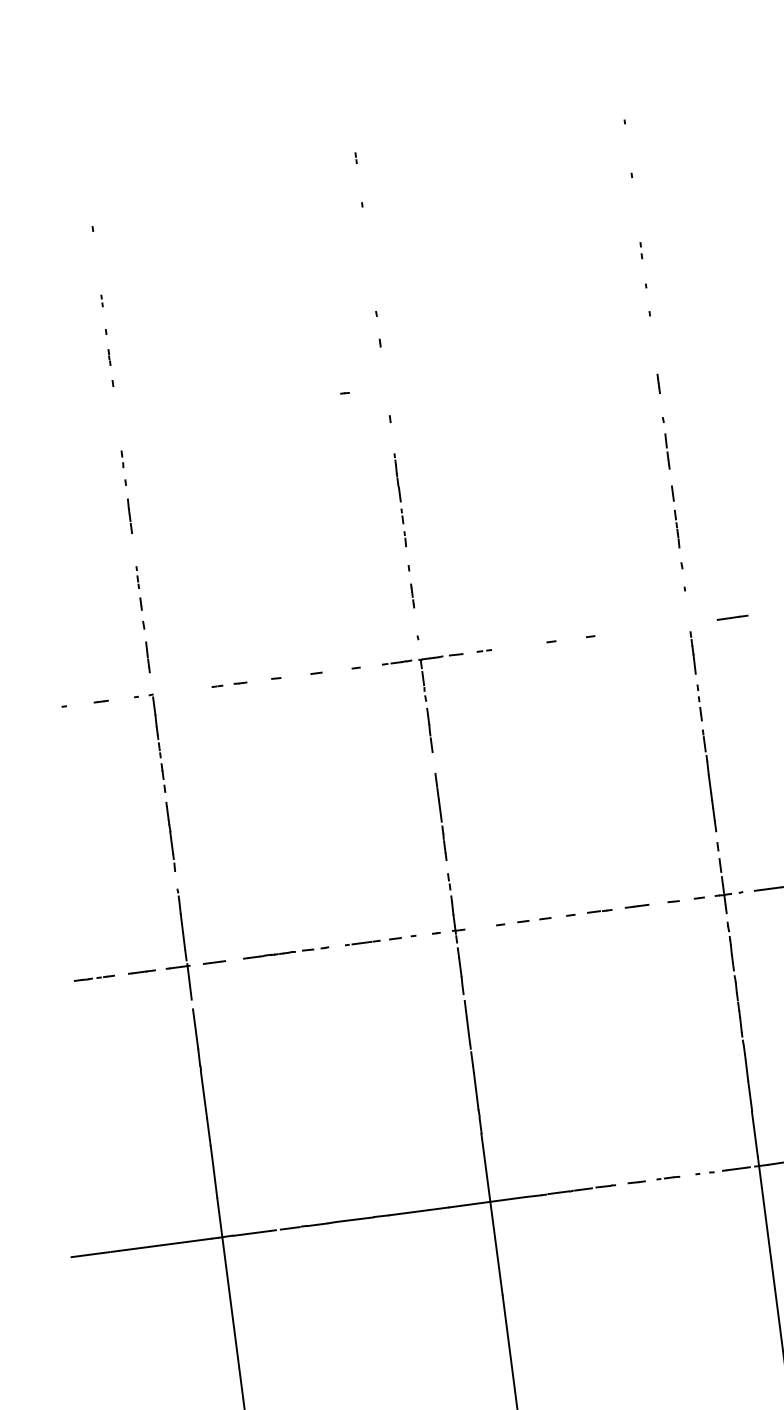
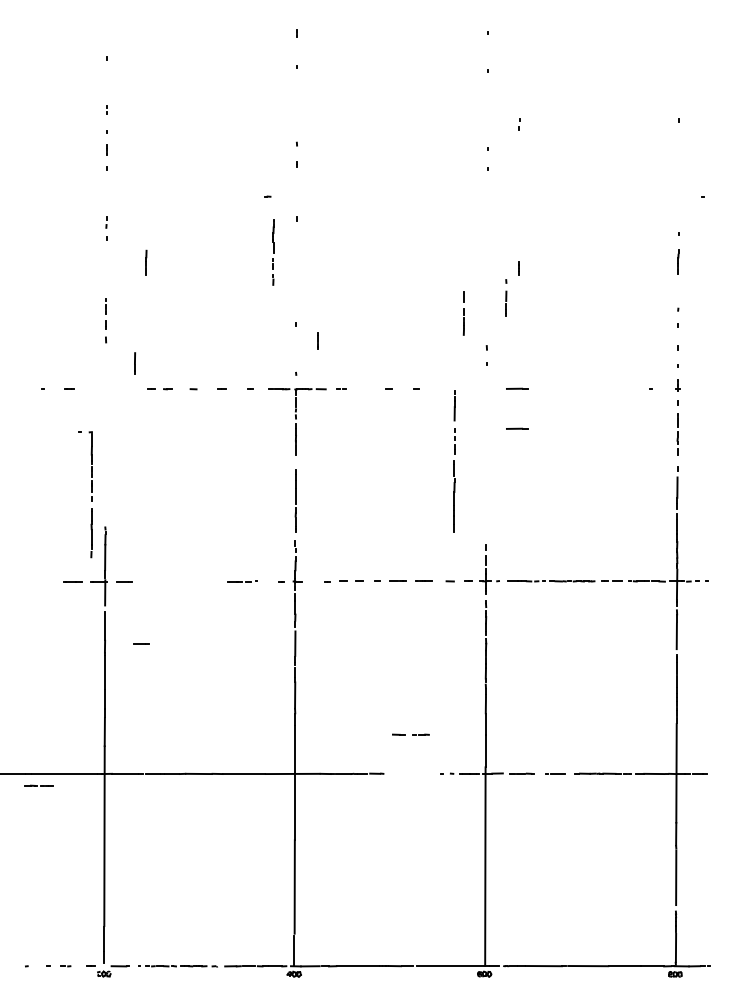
part: (641, 250) -> (519, 124), moved
line: (657, 383) -> (518, 268), moved
line: (666, 442) -> (506, 297), moved
part: (400, 500) -> (273, 252), moved
line: (130, 516) -> (146, 262), moved
part: (675, 517) -> (463, 313), moved
line: (411, 595) -> (317, 340), moved
line: (147, 657) -> (134, 363), moved
line: (740, 673) -> (517, 428), added
part: (703, 731) -> (454, 461), moved
part: (163, 779) -> (91, 492), moved
part: (380, 940) -> (242, 581), size x0.6
line: (285, 952) -> (174, 581), removed
line: (91, 978) -> (37, 785), moved
line: (250, 1046) -> (141, 643), added
line: (656, 1179) -> (412, 734), moved

